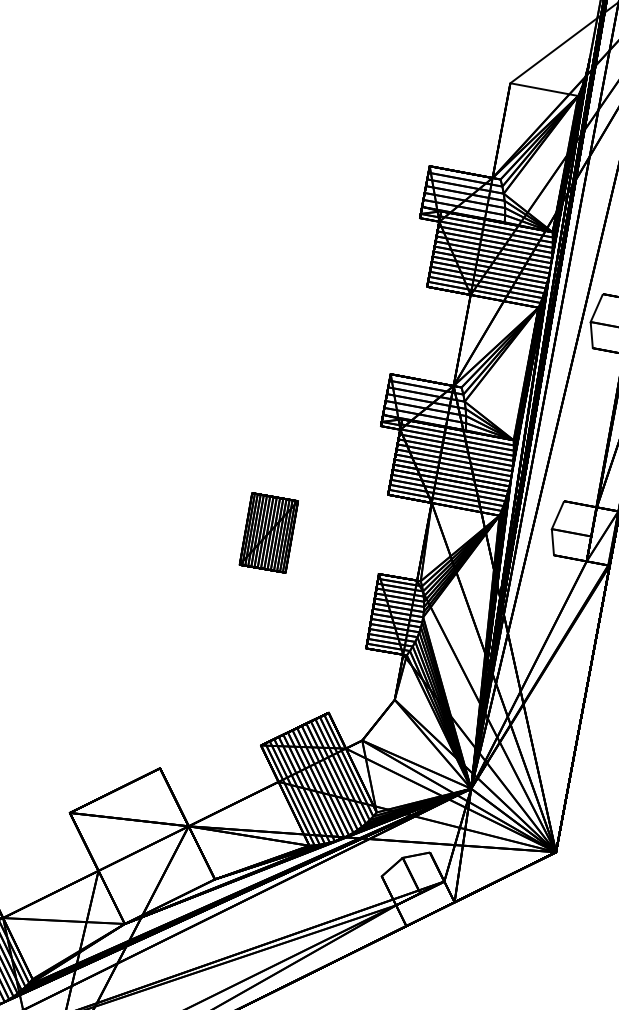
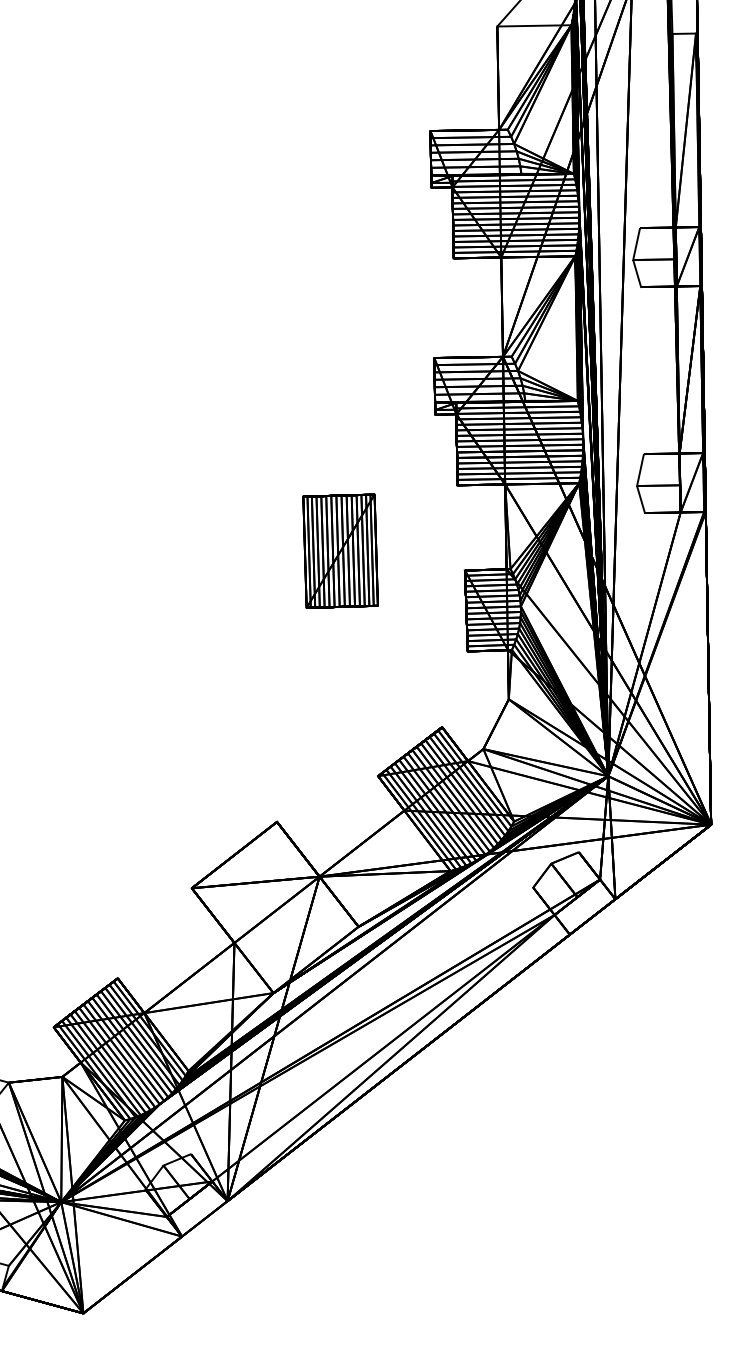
part: (268, 532) -> (340, 550), size x1.43

